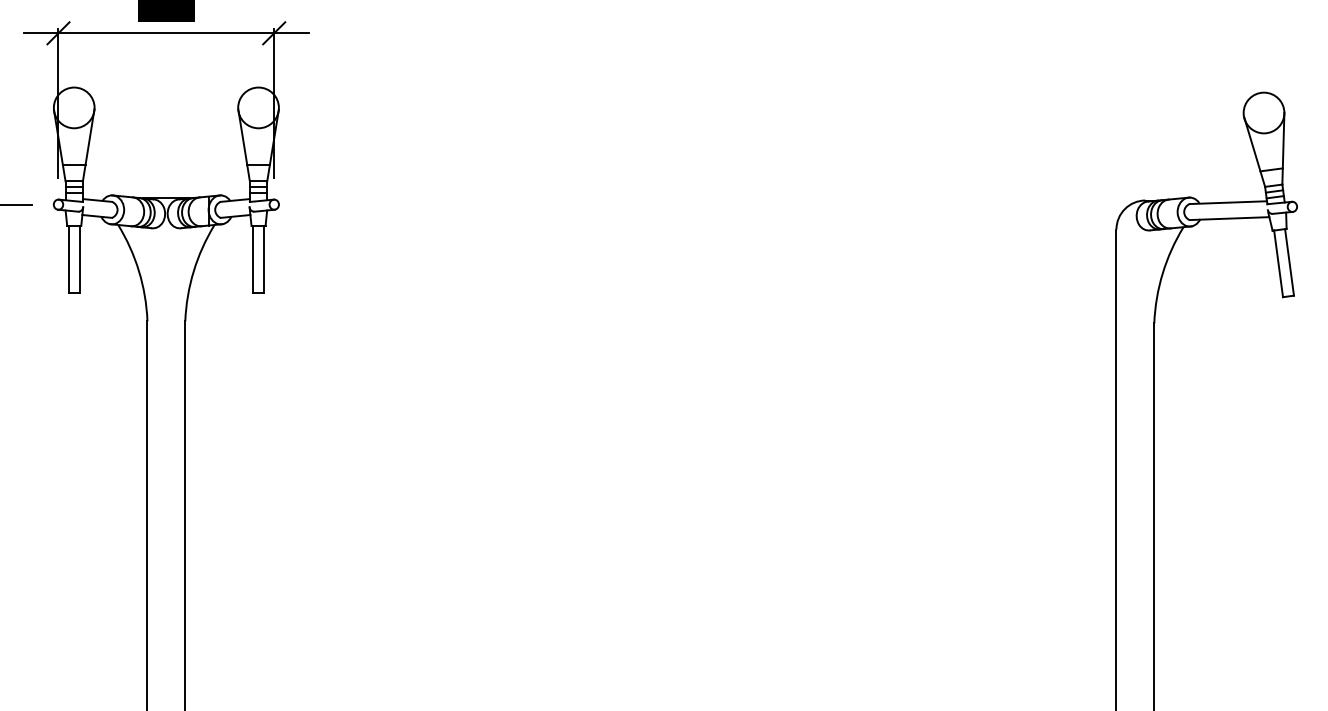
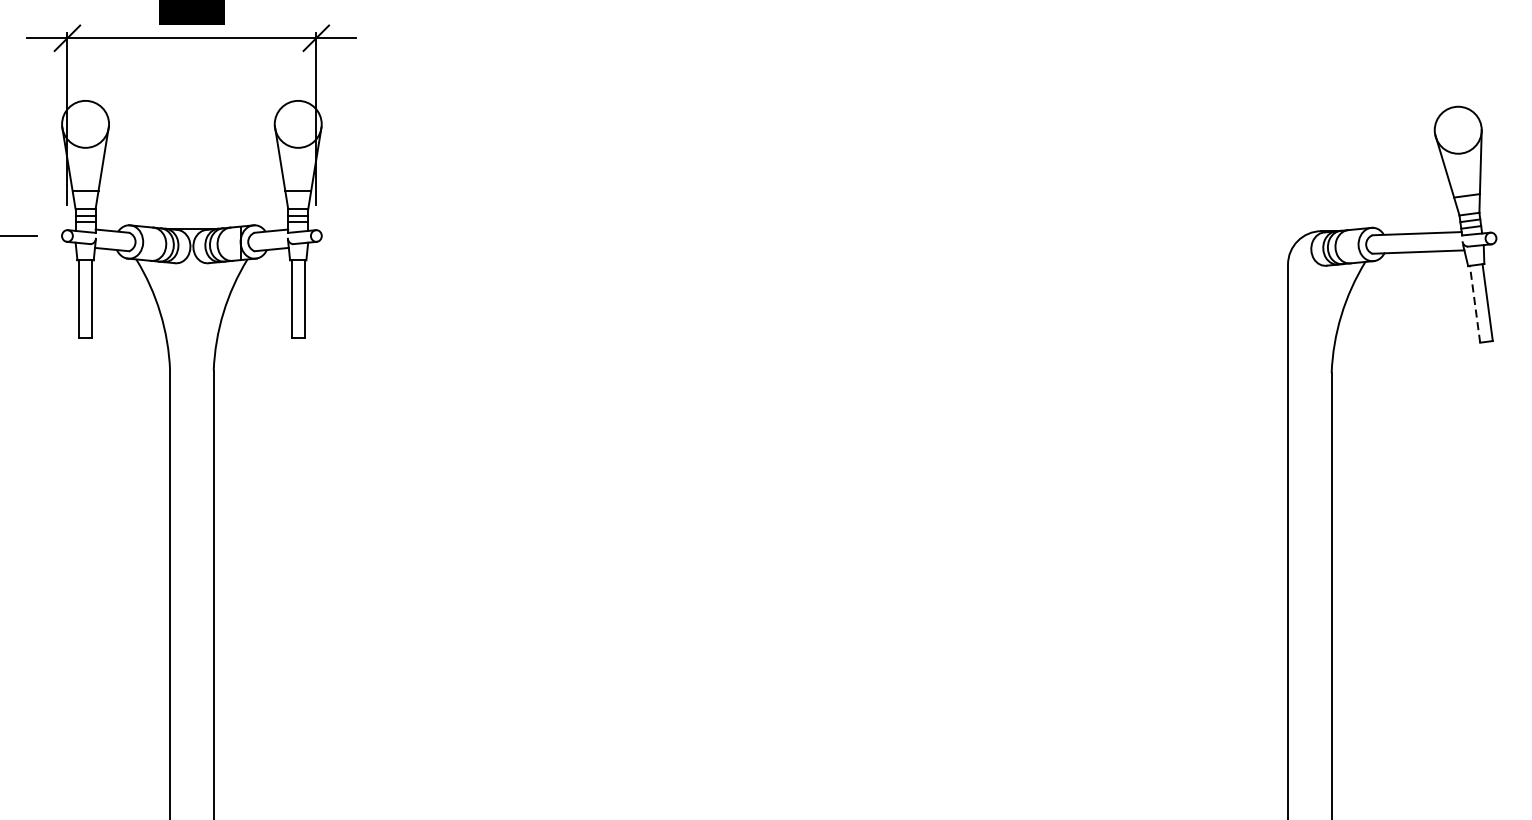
line: (1278, 263) -> (1474, 303), solid -> dashed

